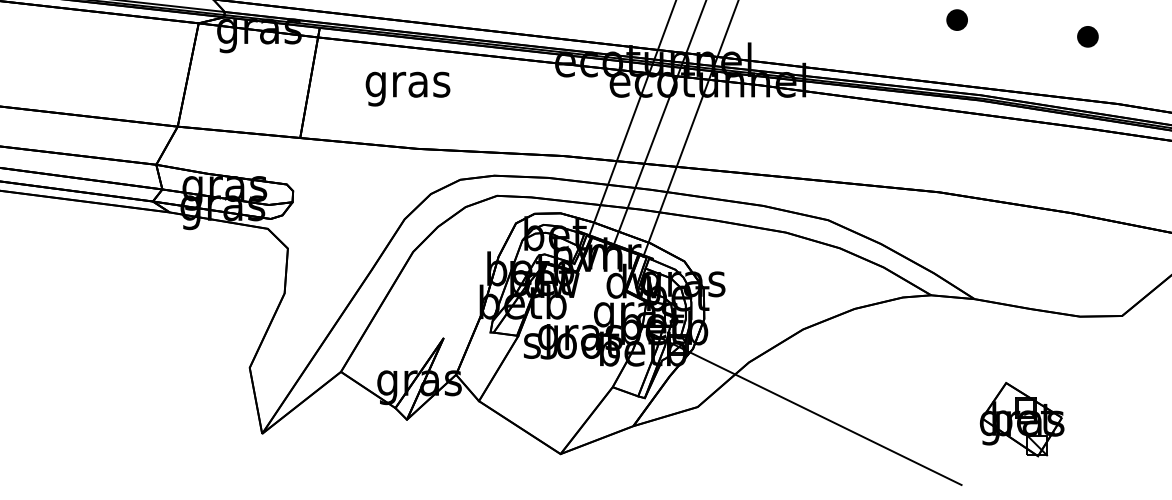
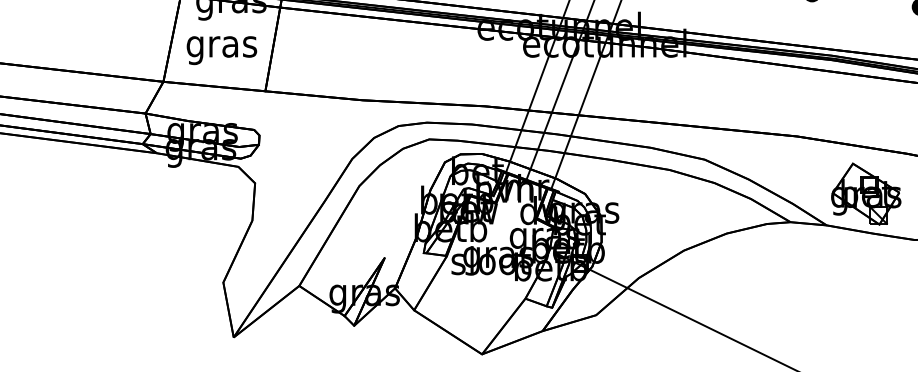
text: (407, 88) -> (221, 50), moved
part: (1021, 419) -> (865, 194), moved

